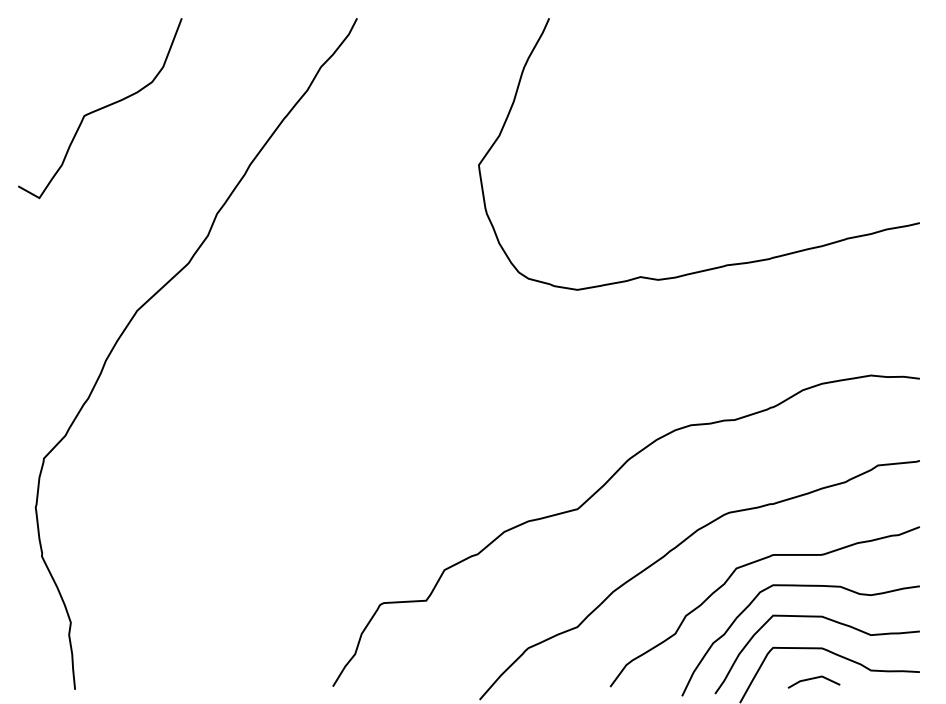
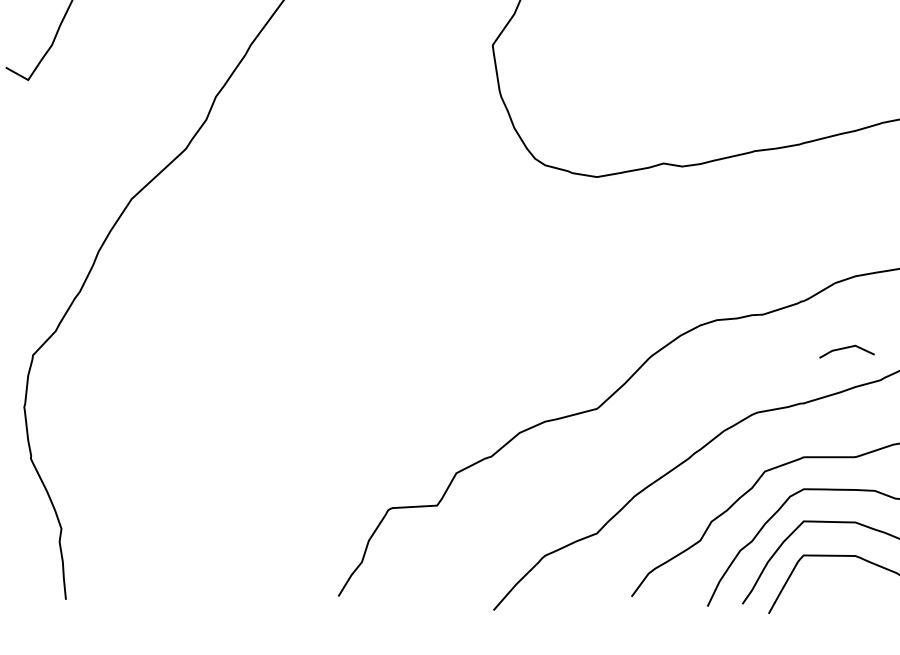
line: (813, 679) -> (846, 348), moved

